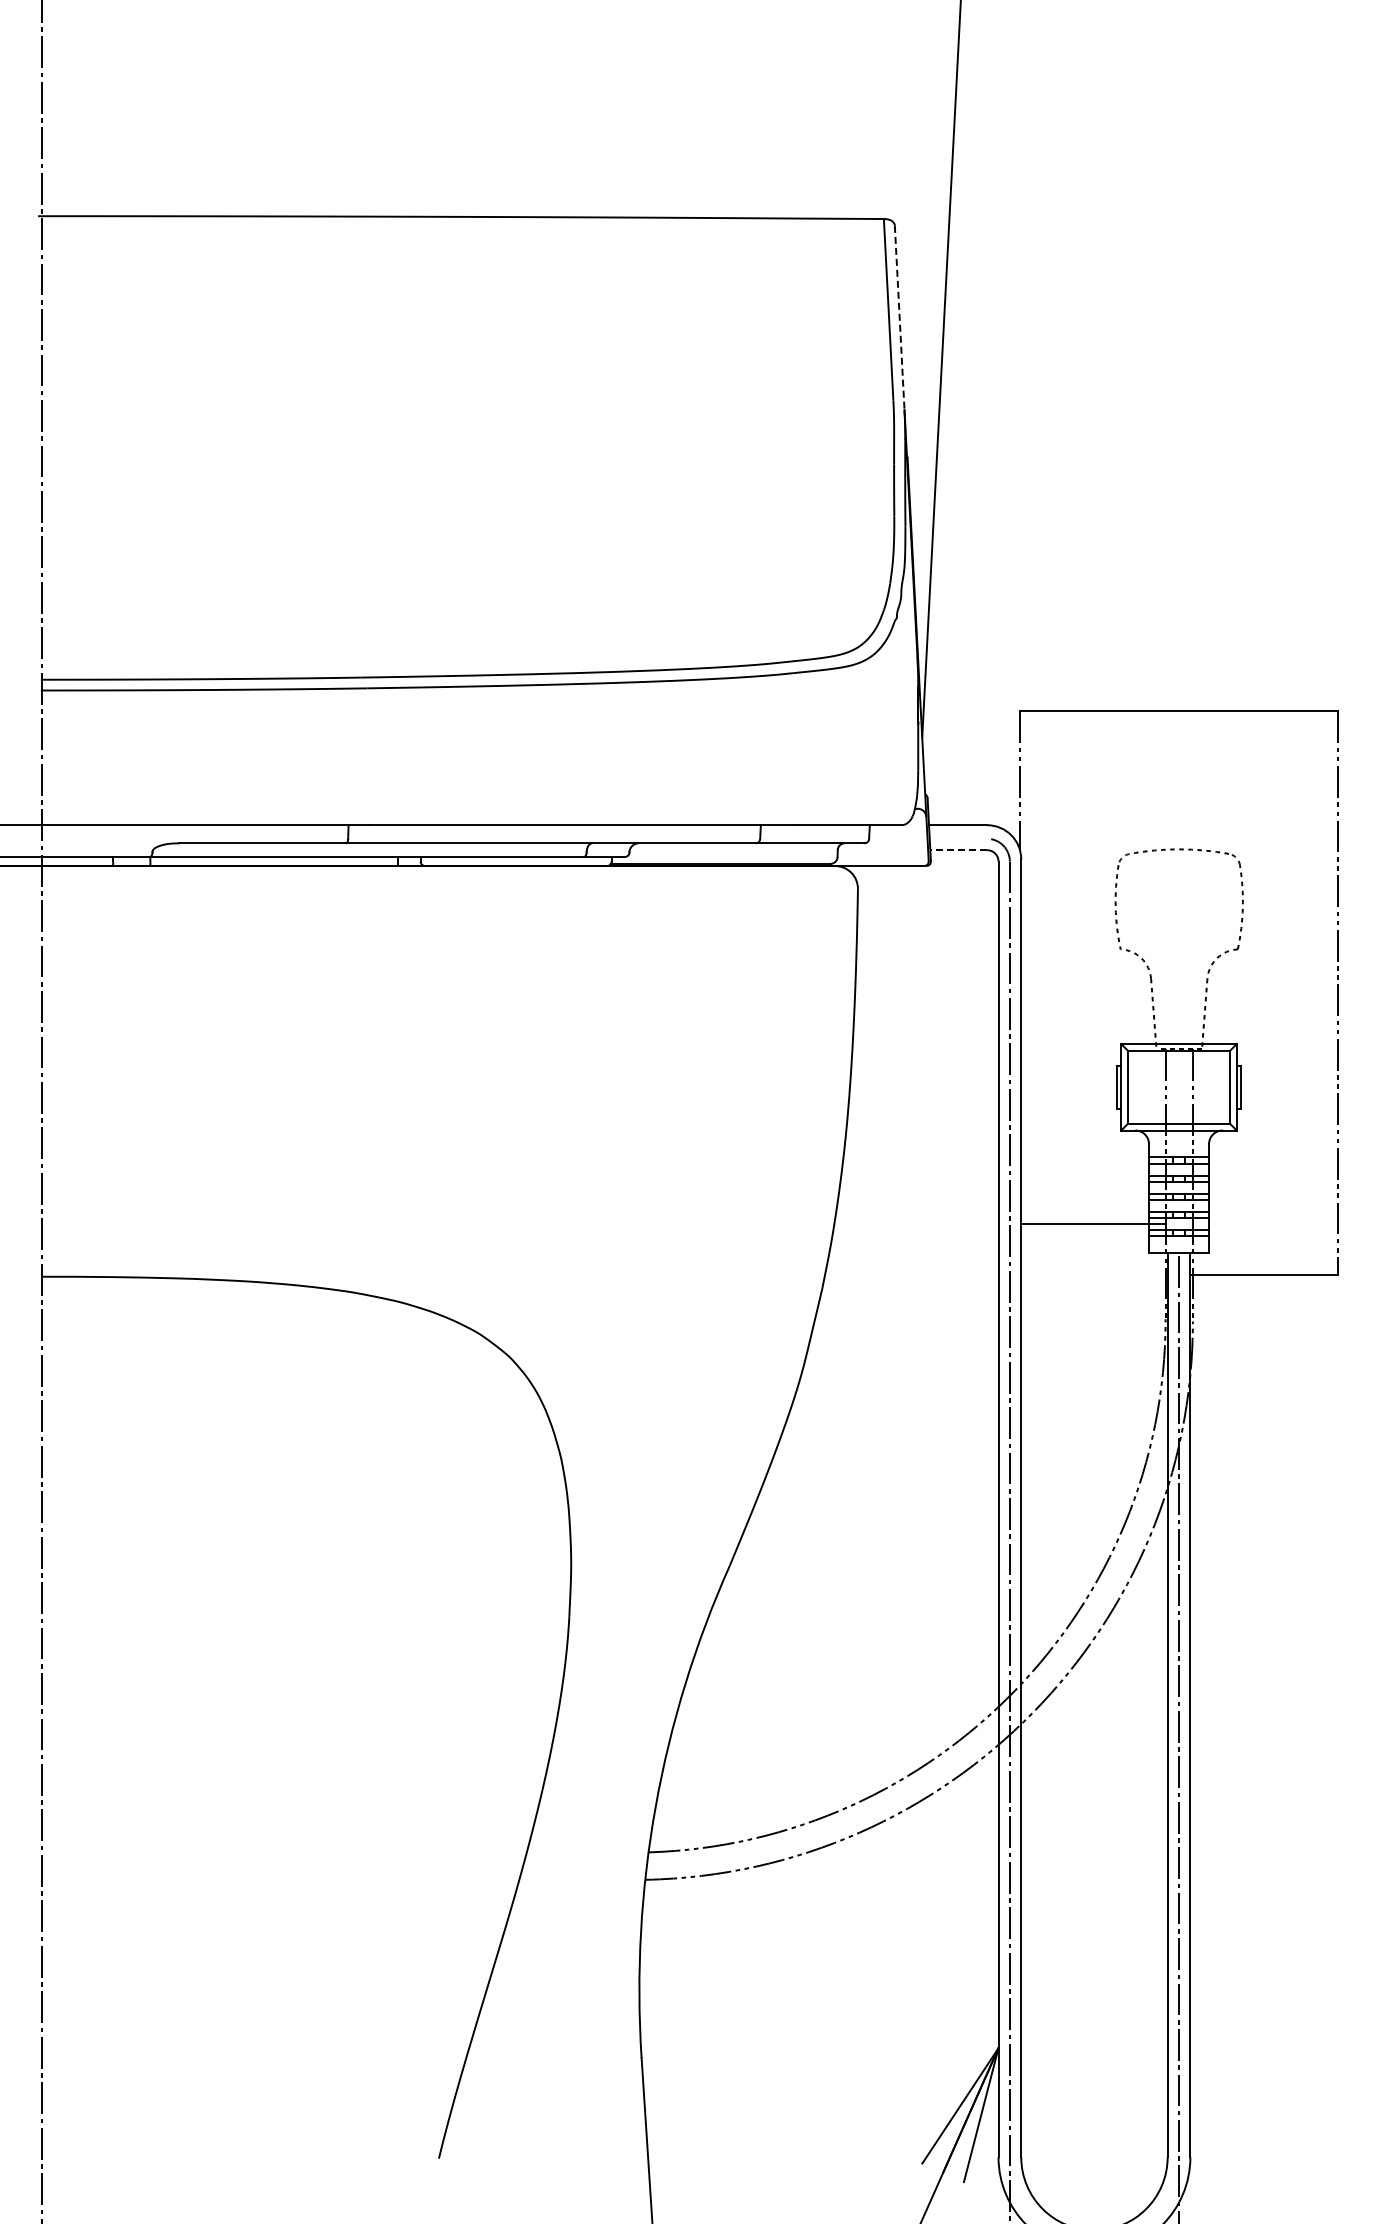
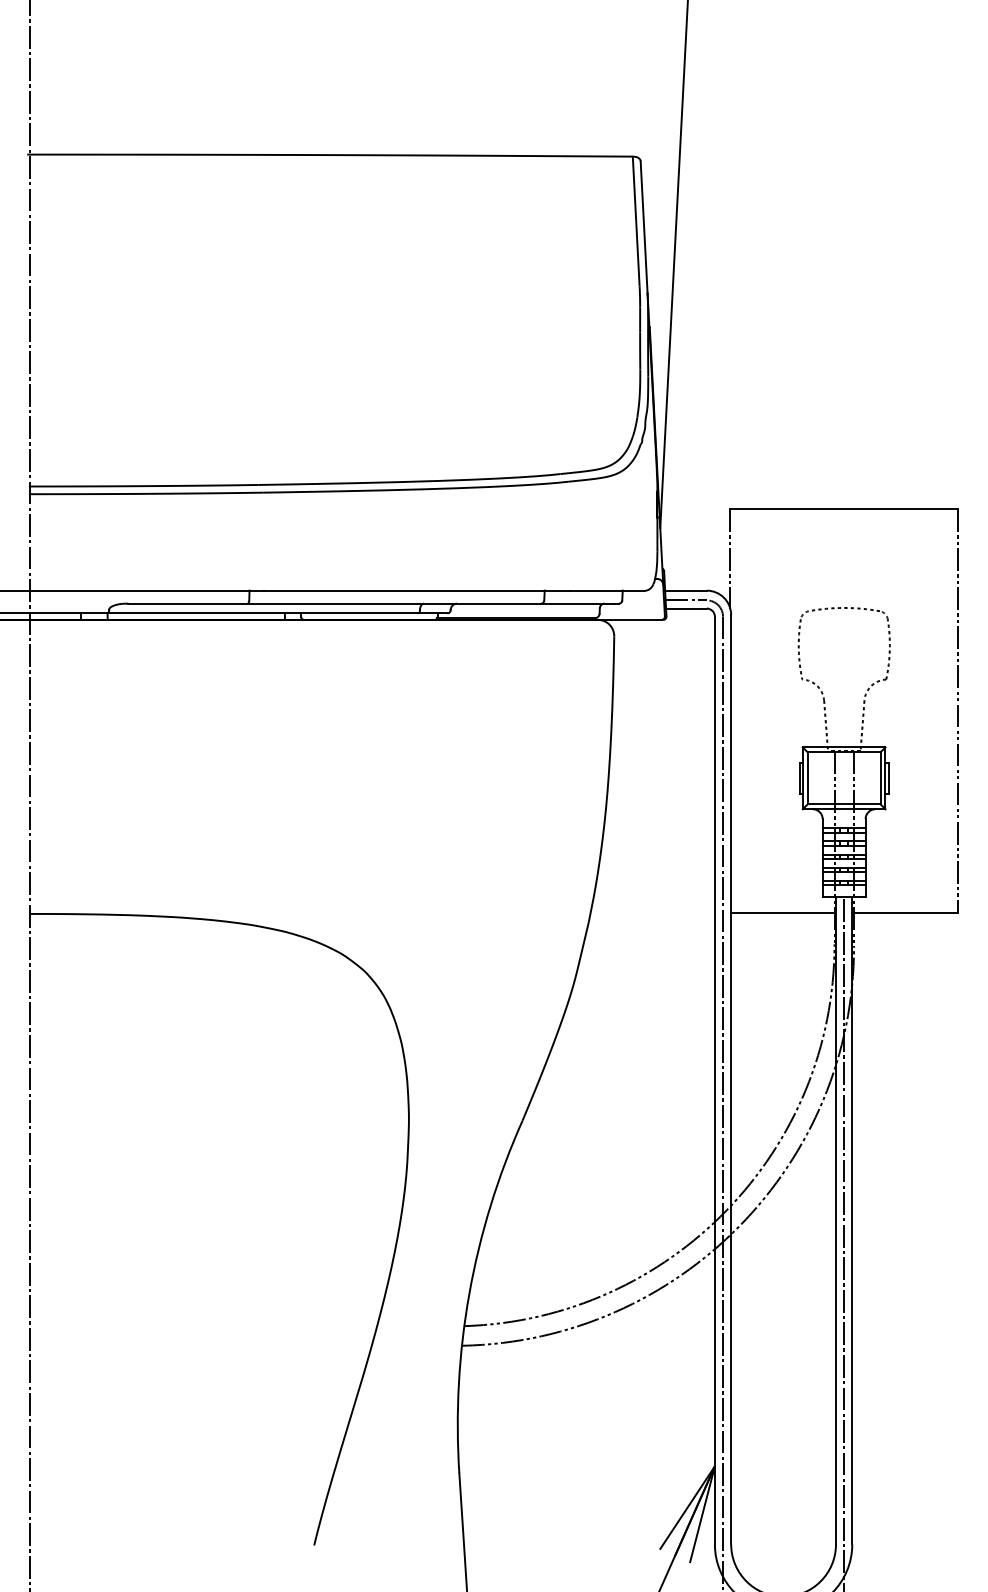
line: (899, 318) -> (644, 227), dashed -> solid
line: (958, 838) -> (686, 600), added
line: (958, 850) -> (686, 608), dashed -> solid
line: (1093, 1224) -> (782, 913), moved

